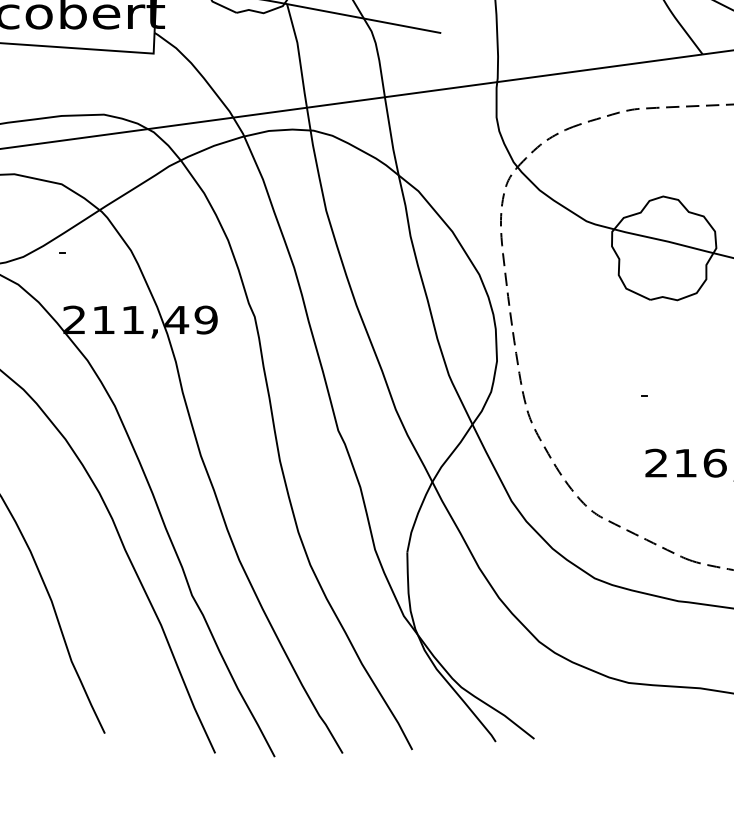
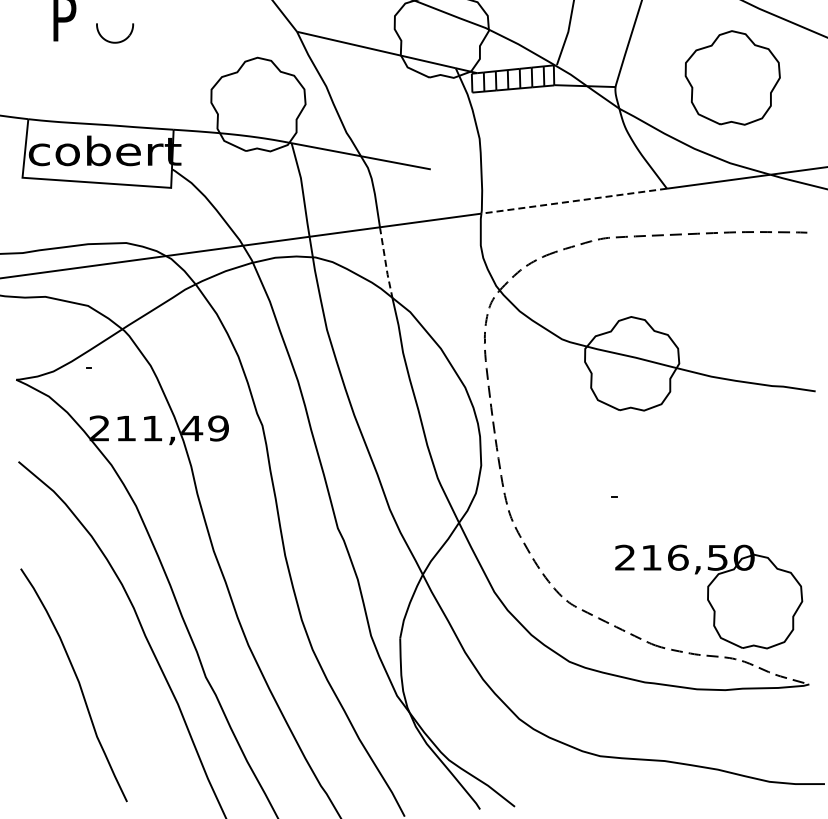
line: (600, 68) -> (574, 201), solid -> dashed
line: (391, 136) -> (385, 262), solid -> dashed

